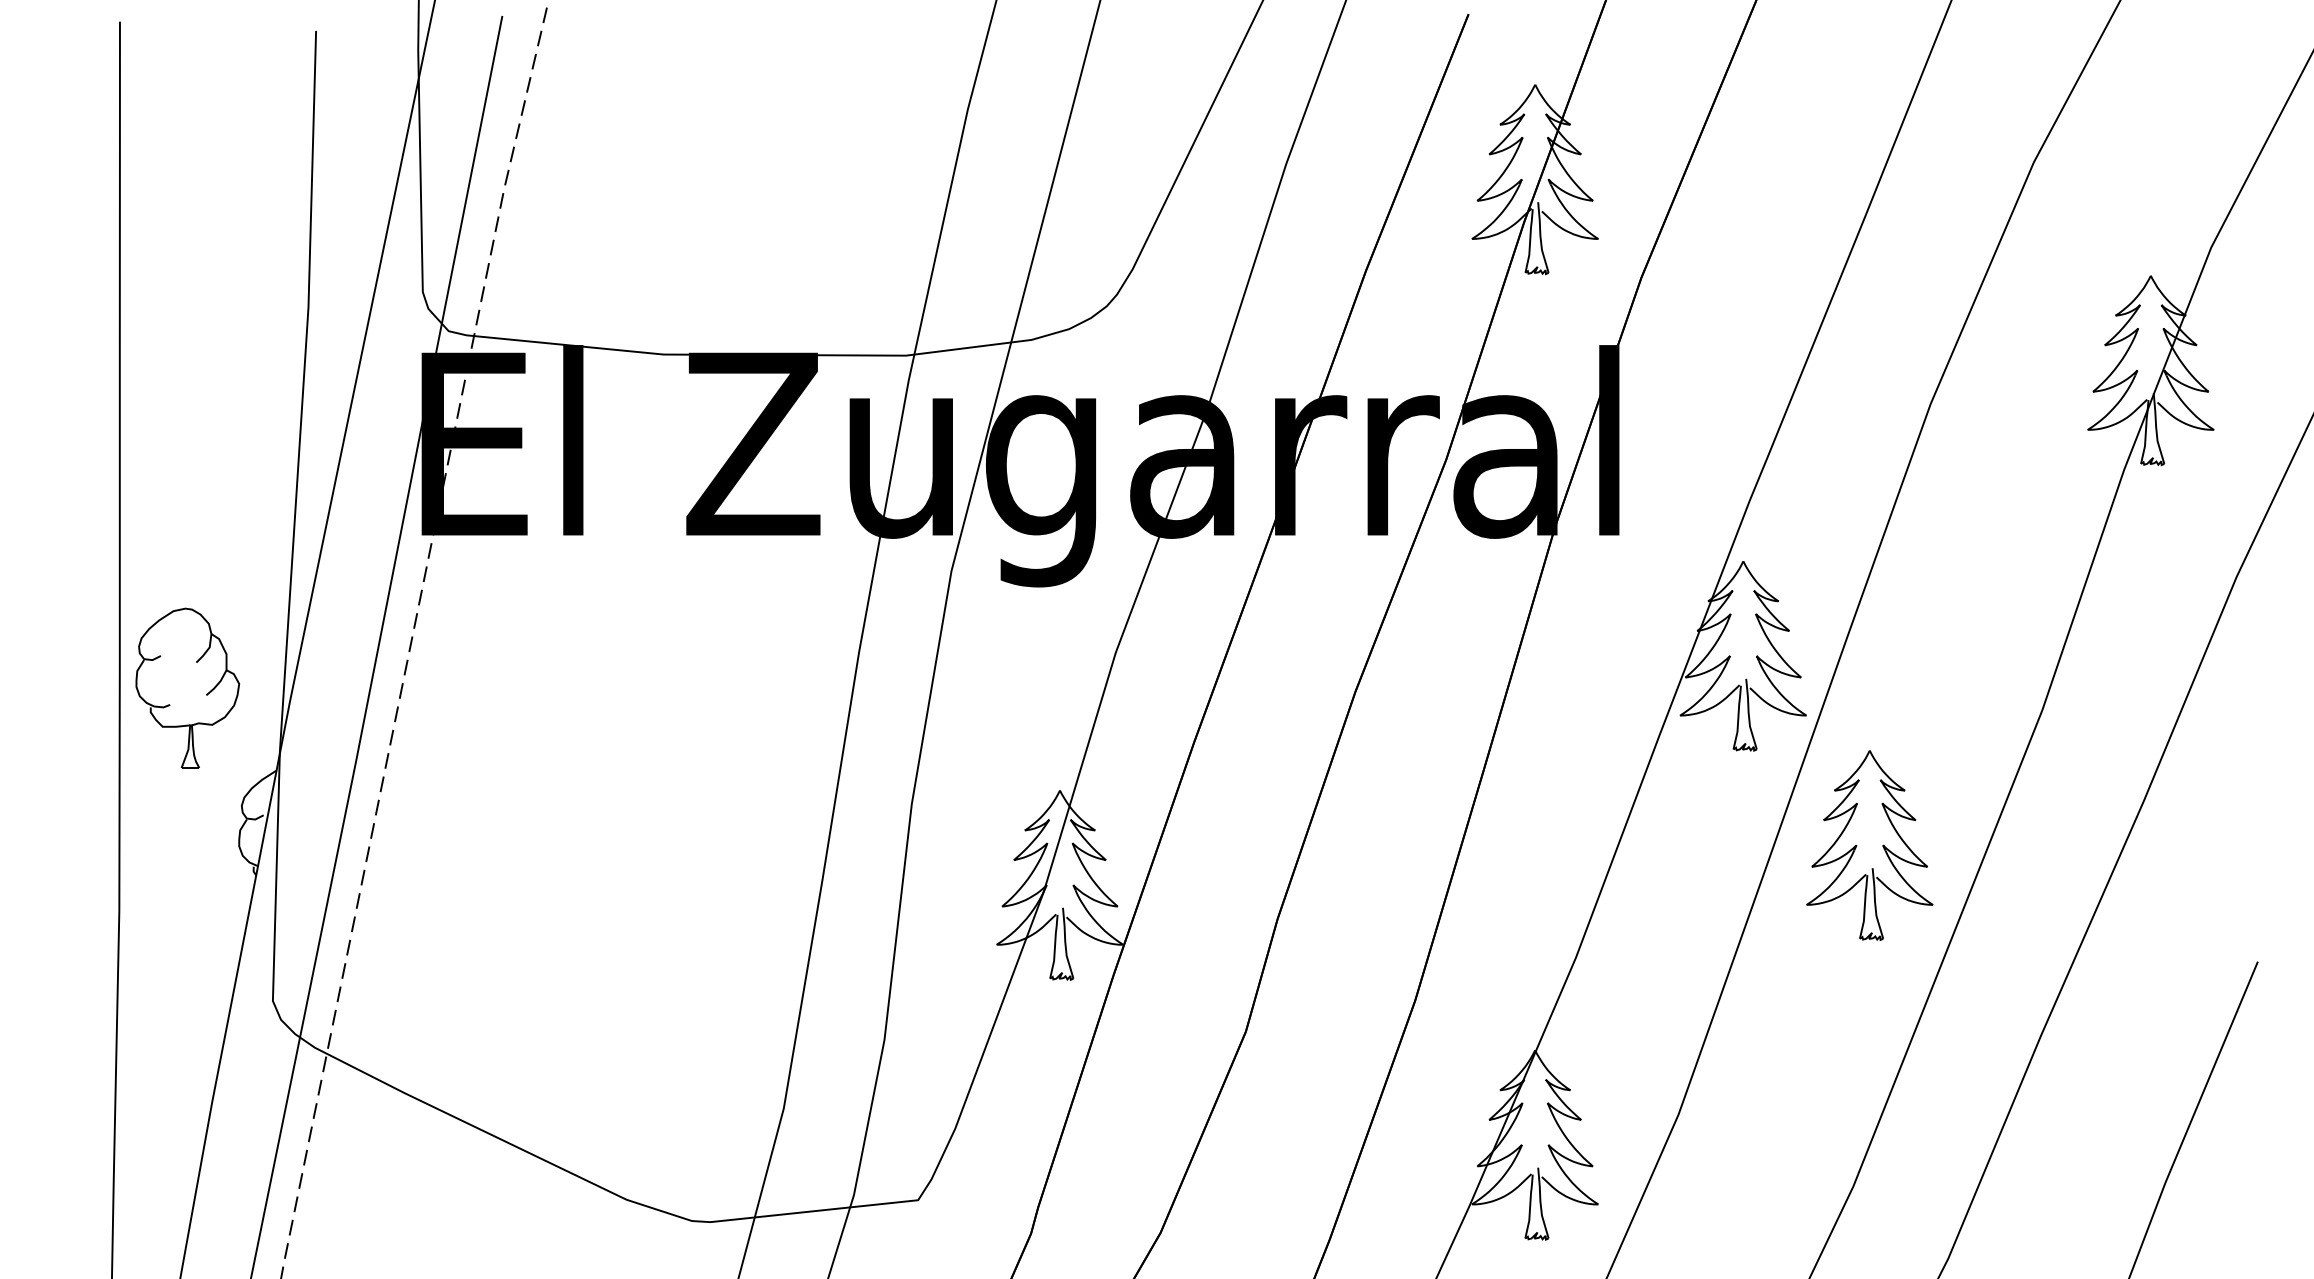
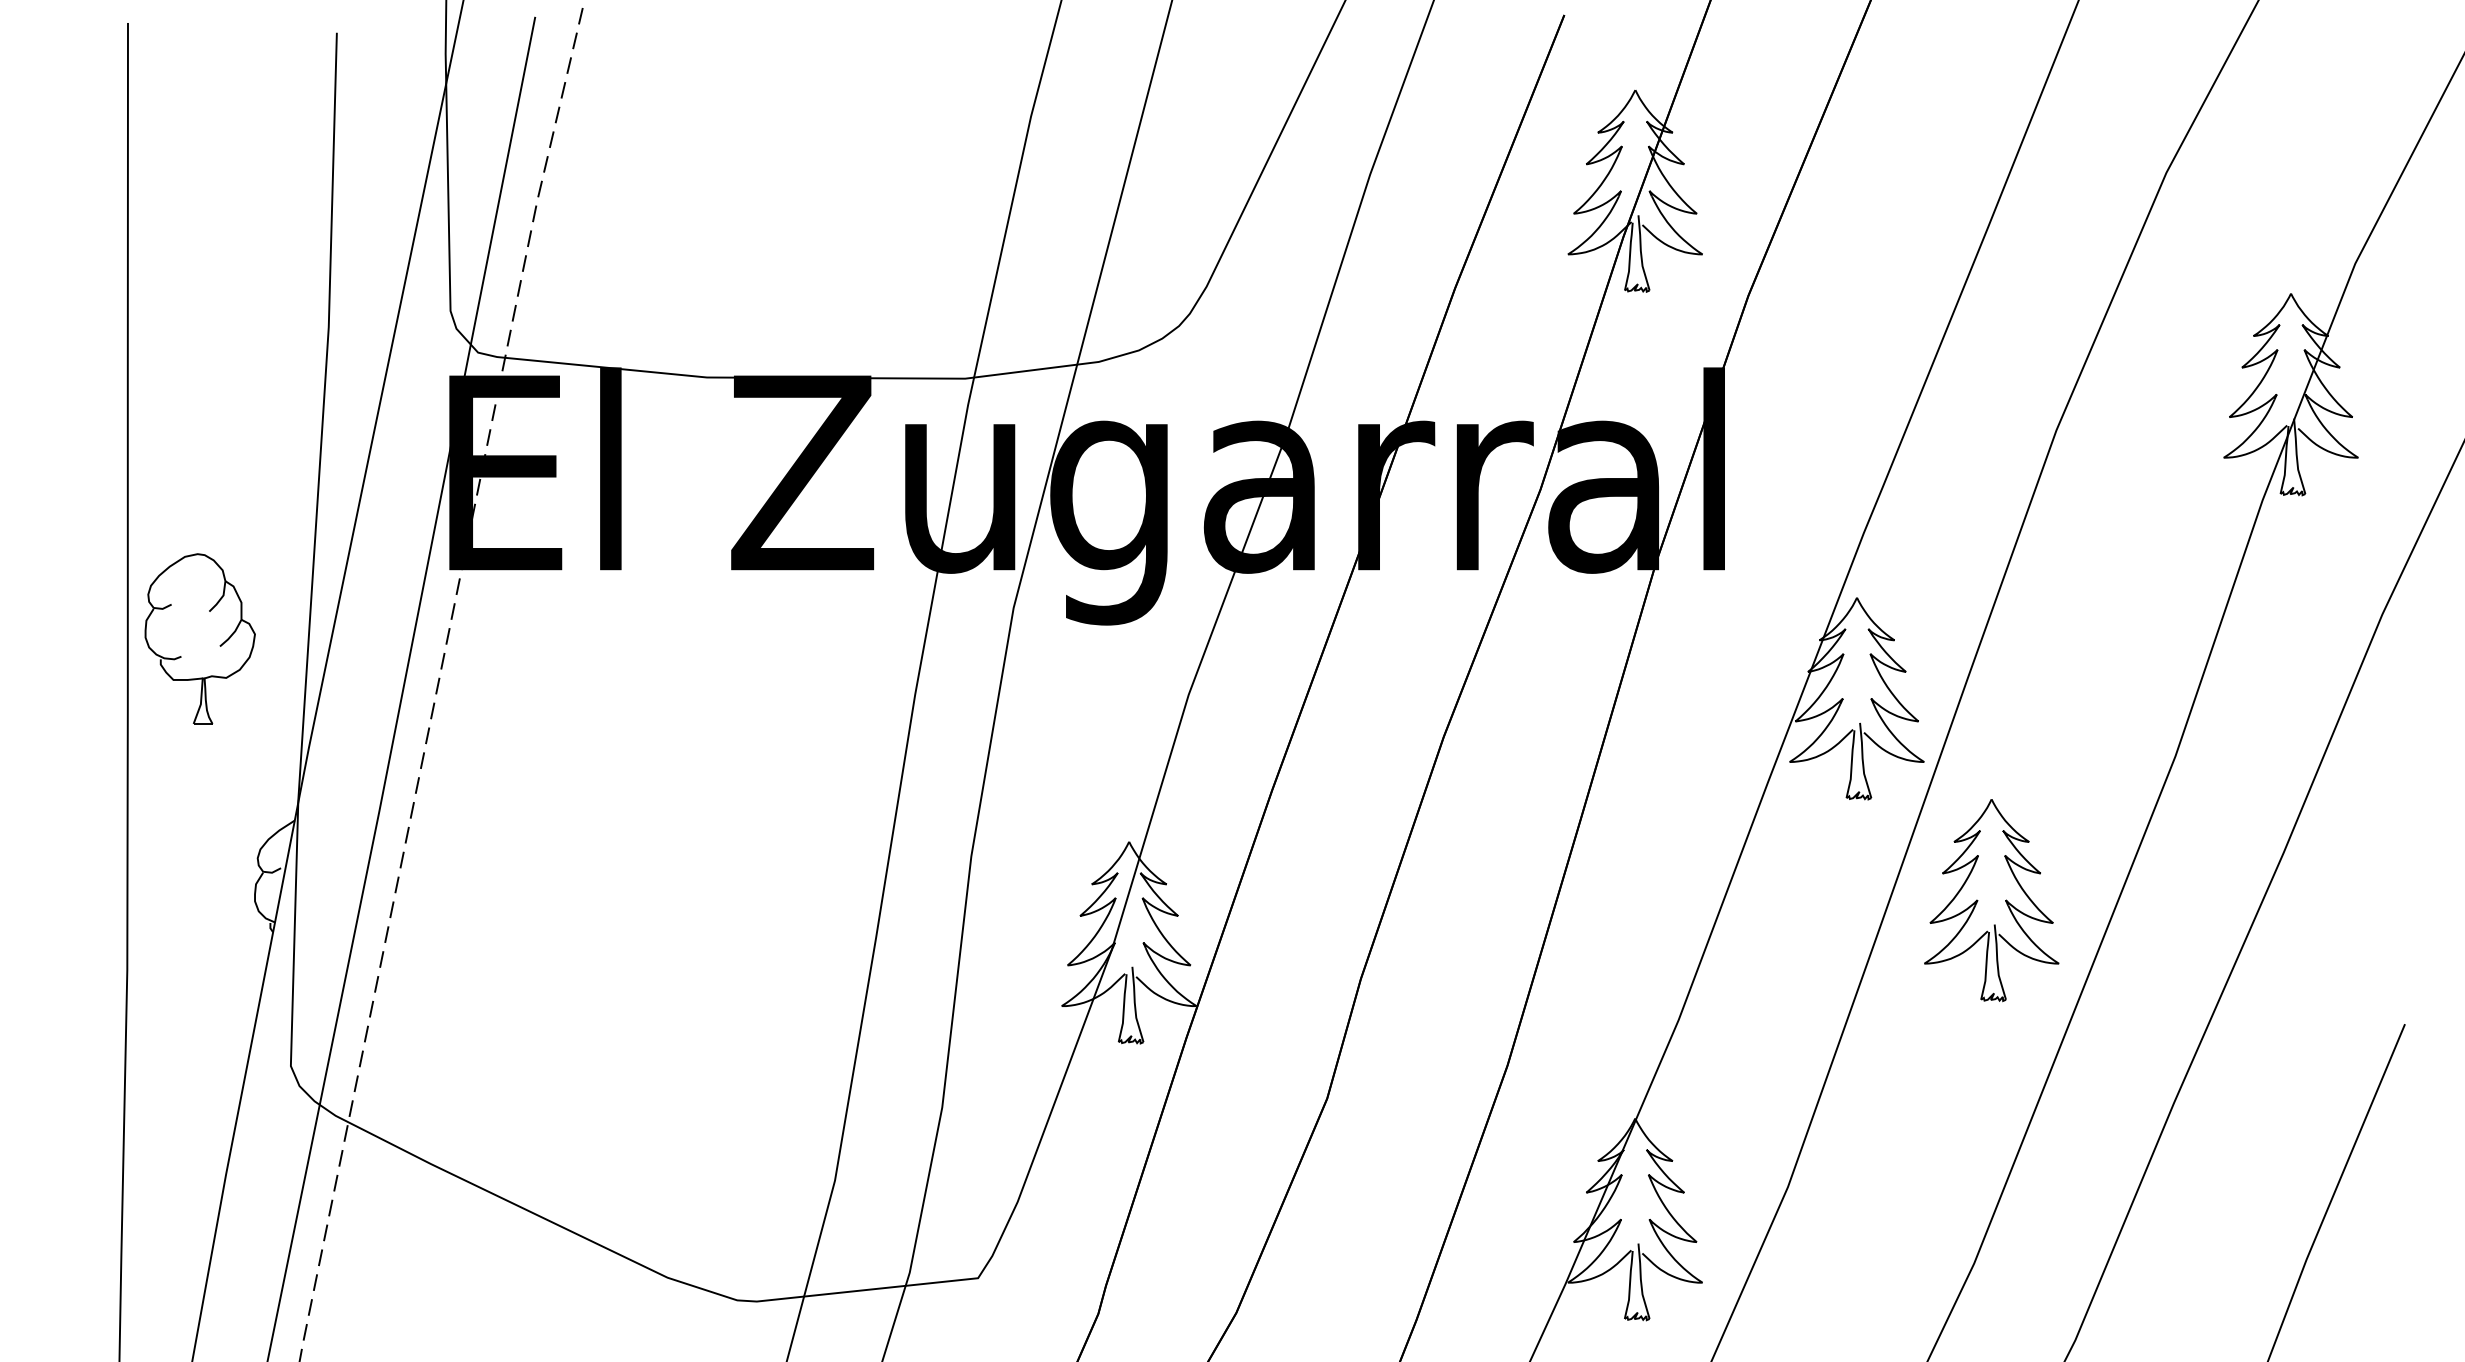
part: (187, 687) -> (199, 638), moved

